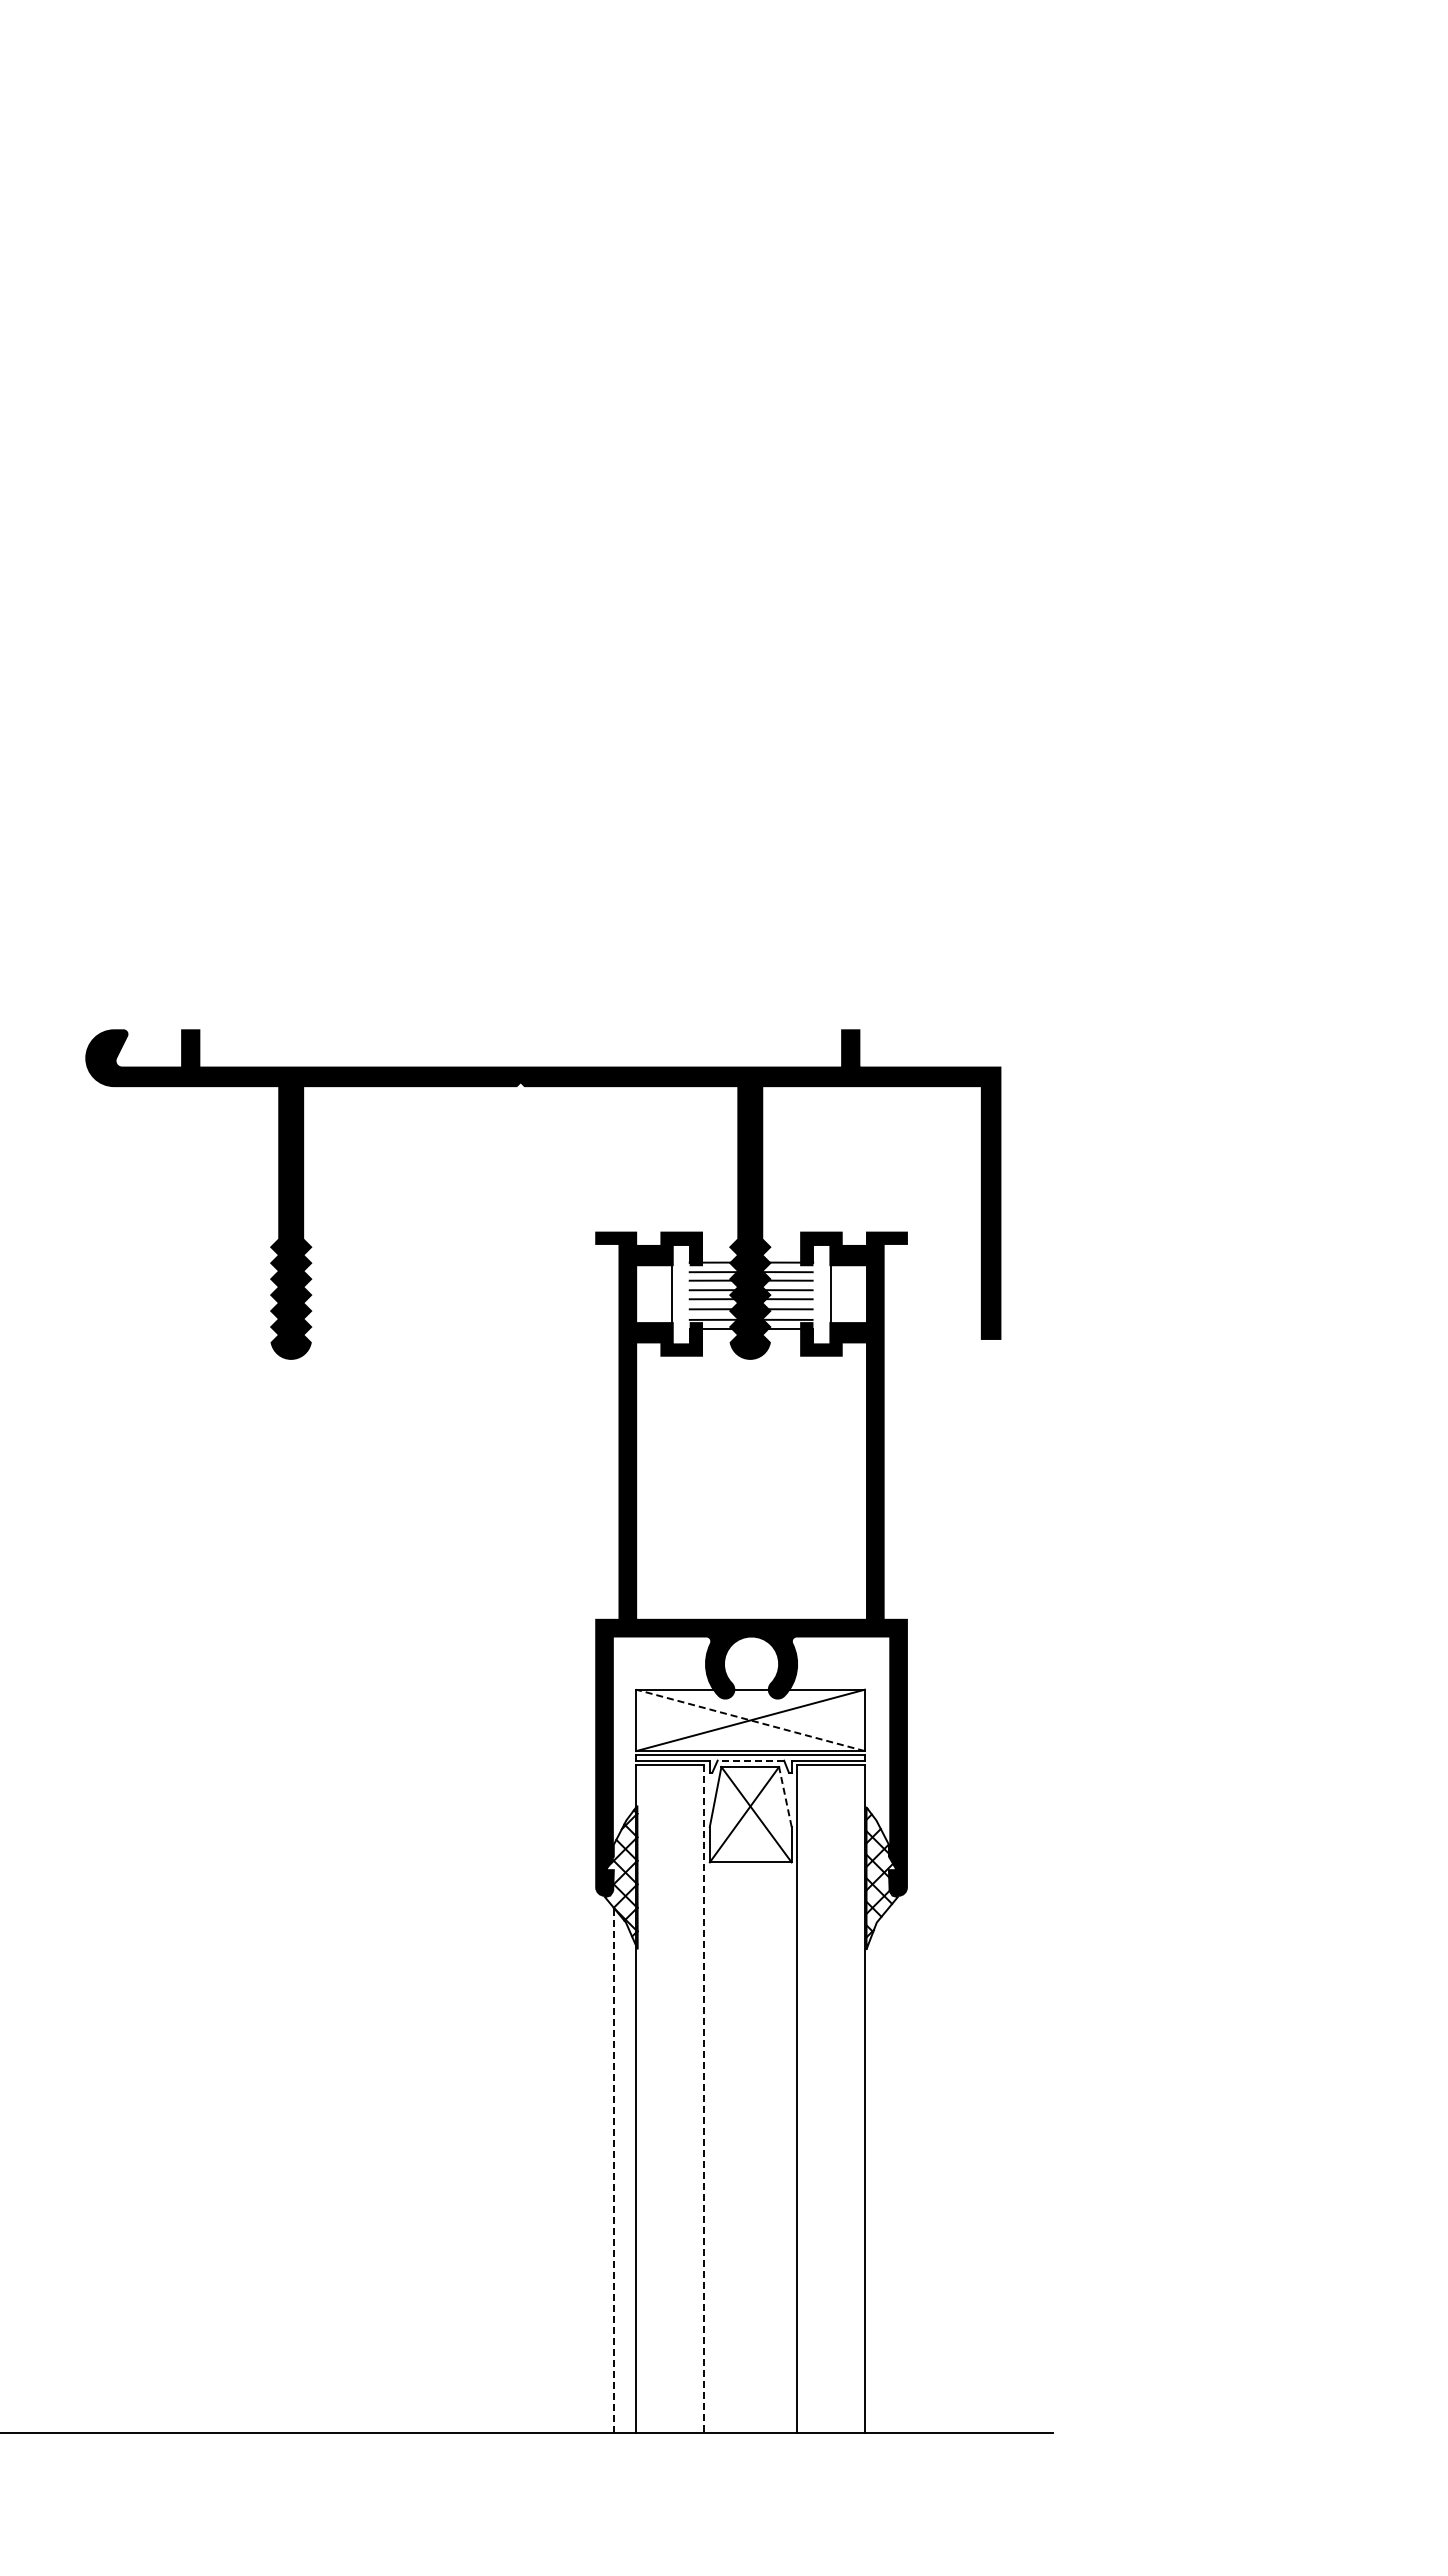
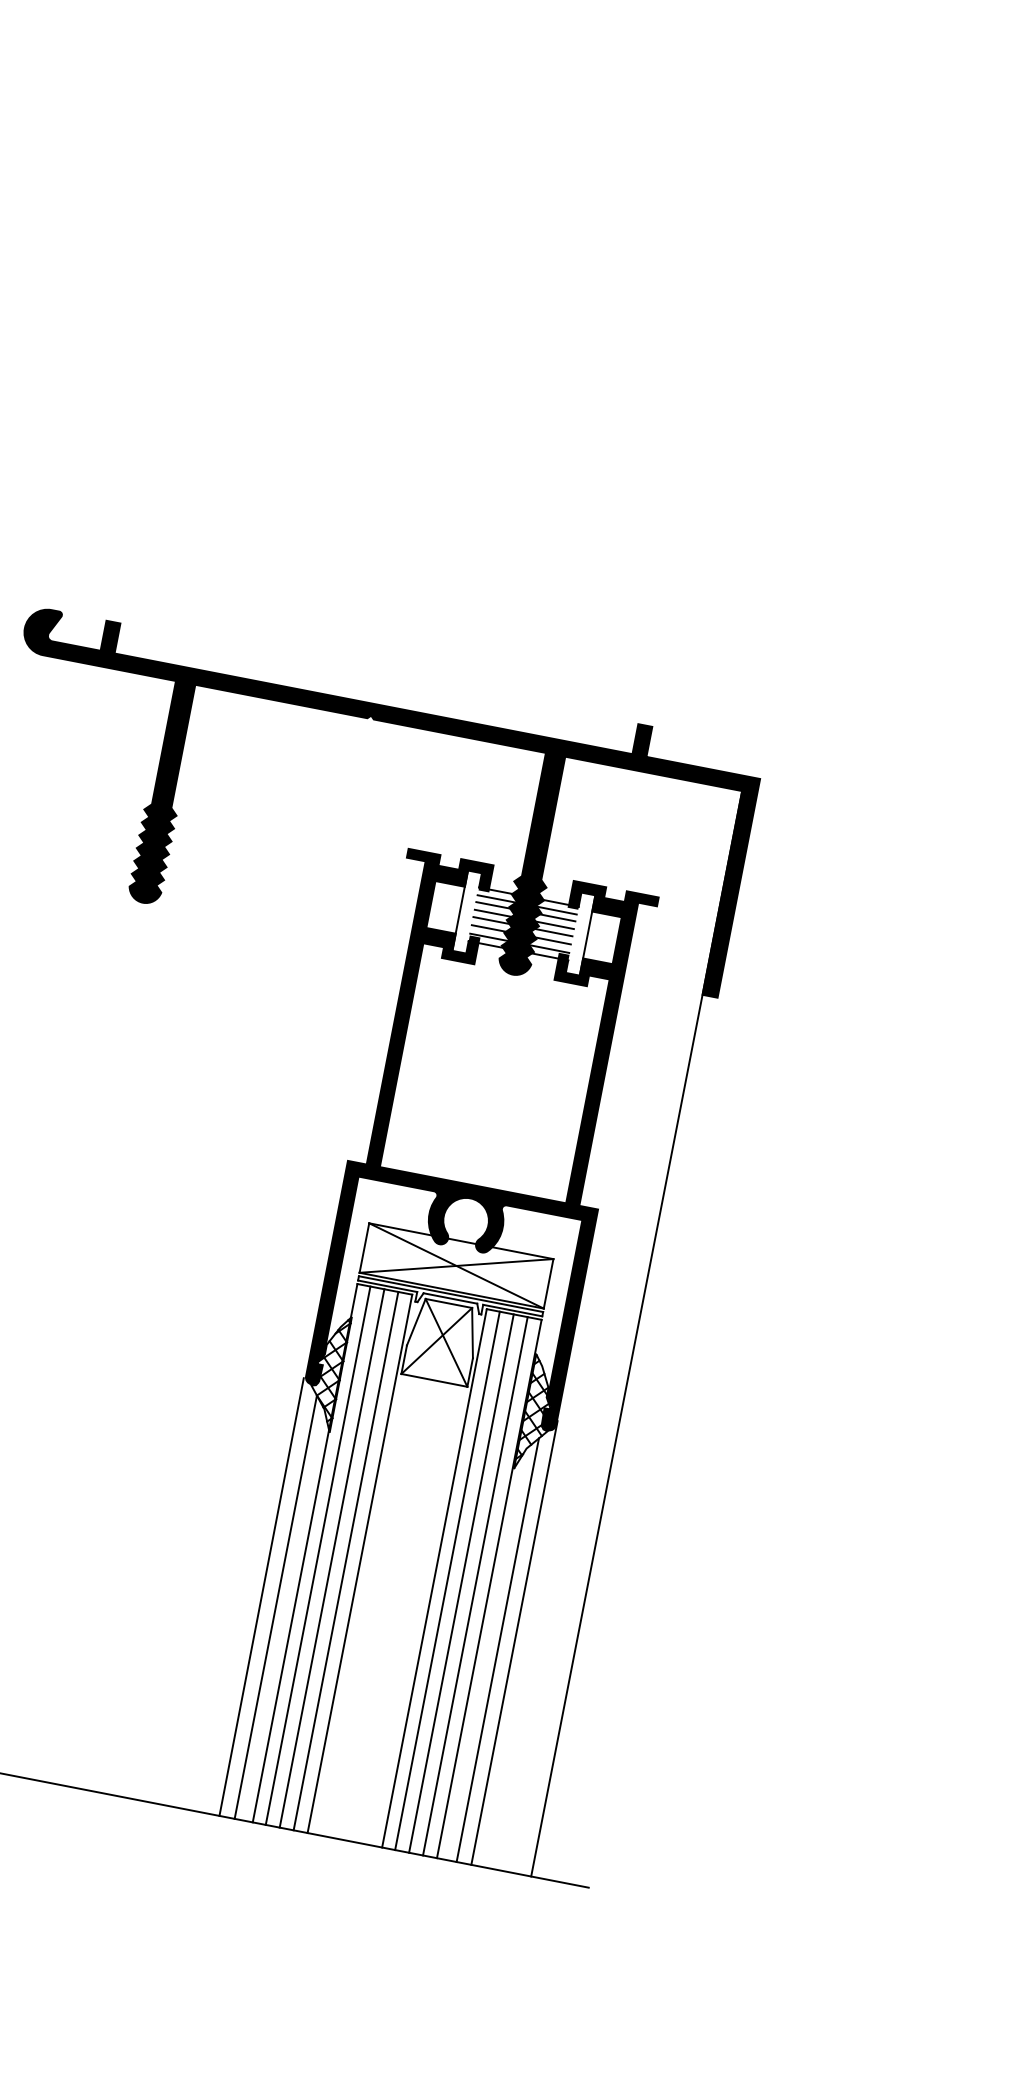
line: (750, 1720) -> (456, 1266), dashed -> solid
line: (981, 1759) -> (636, 1333), added
line: (750, 1760) -> (450, 1298), dashed -> solid
line: (785, 1797) -> (472, 1333), dashed -> solid
line: (652, 2099) -> (318, 1556), added
line: (669, 2099) -> (331, 1558), added
line: (687, 2099) -> (346, 1561), added
line: (704, 2099) -> (359, 1564), dashed -> solid
line: (813, 2099) -> (447, 1581), added
line: (830, 2099) -> (461, 1583), added
line: (847, 2099) -> (475, 1586), added
line: (907, 2157) -> (514, 1642), added
line: (594, 2161) -> (261, 1596), added
line: (613, 2170) -> (275, 1607), dashed -> solid
line: (889, 2170) -> (497, 1650), added

